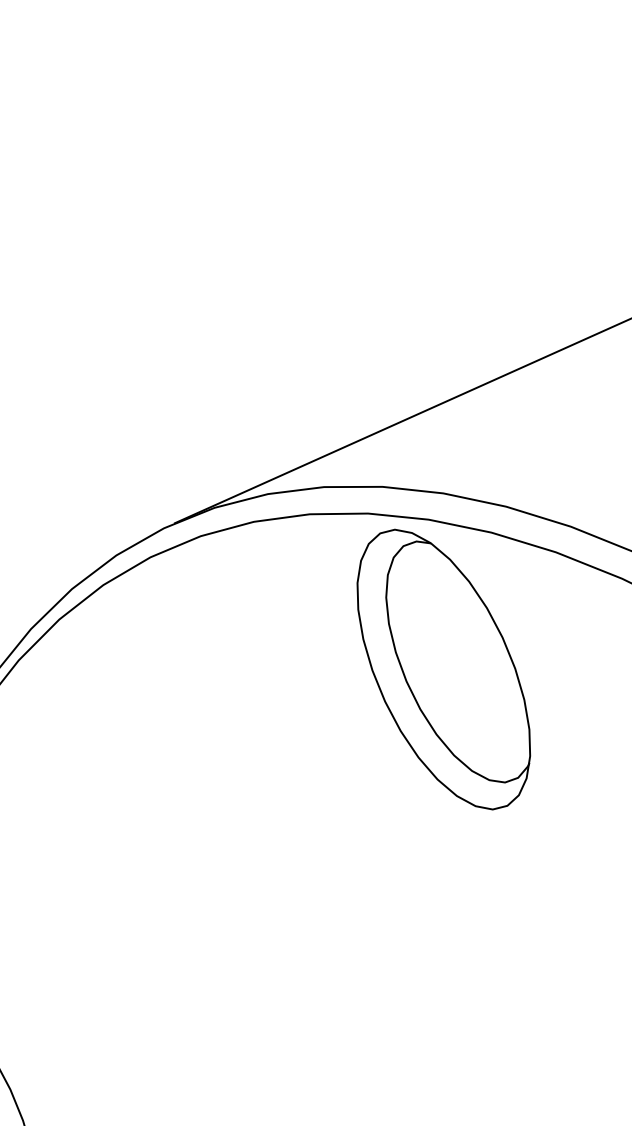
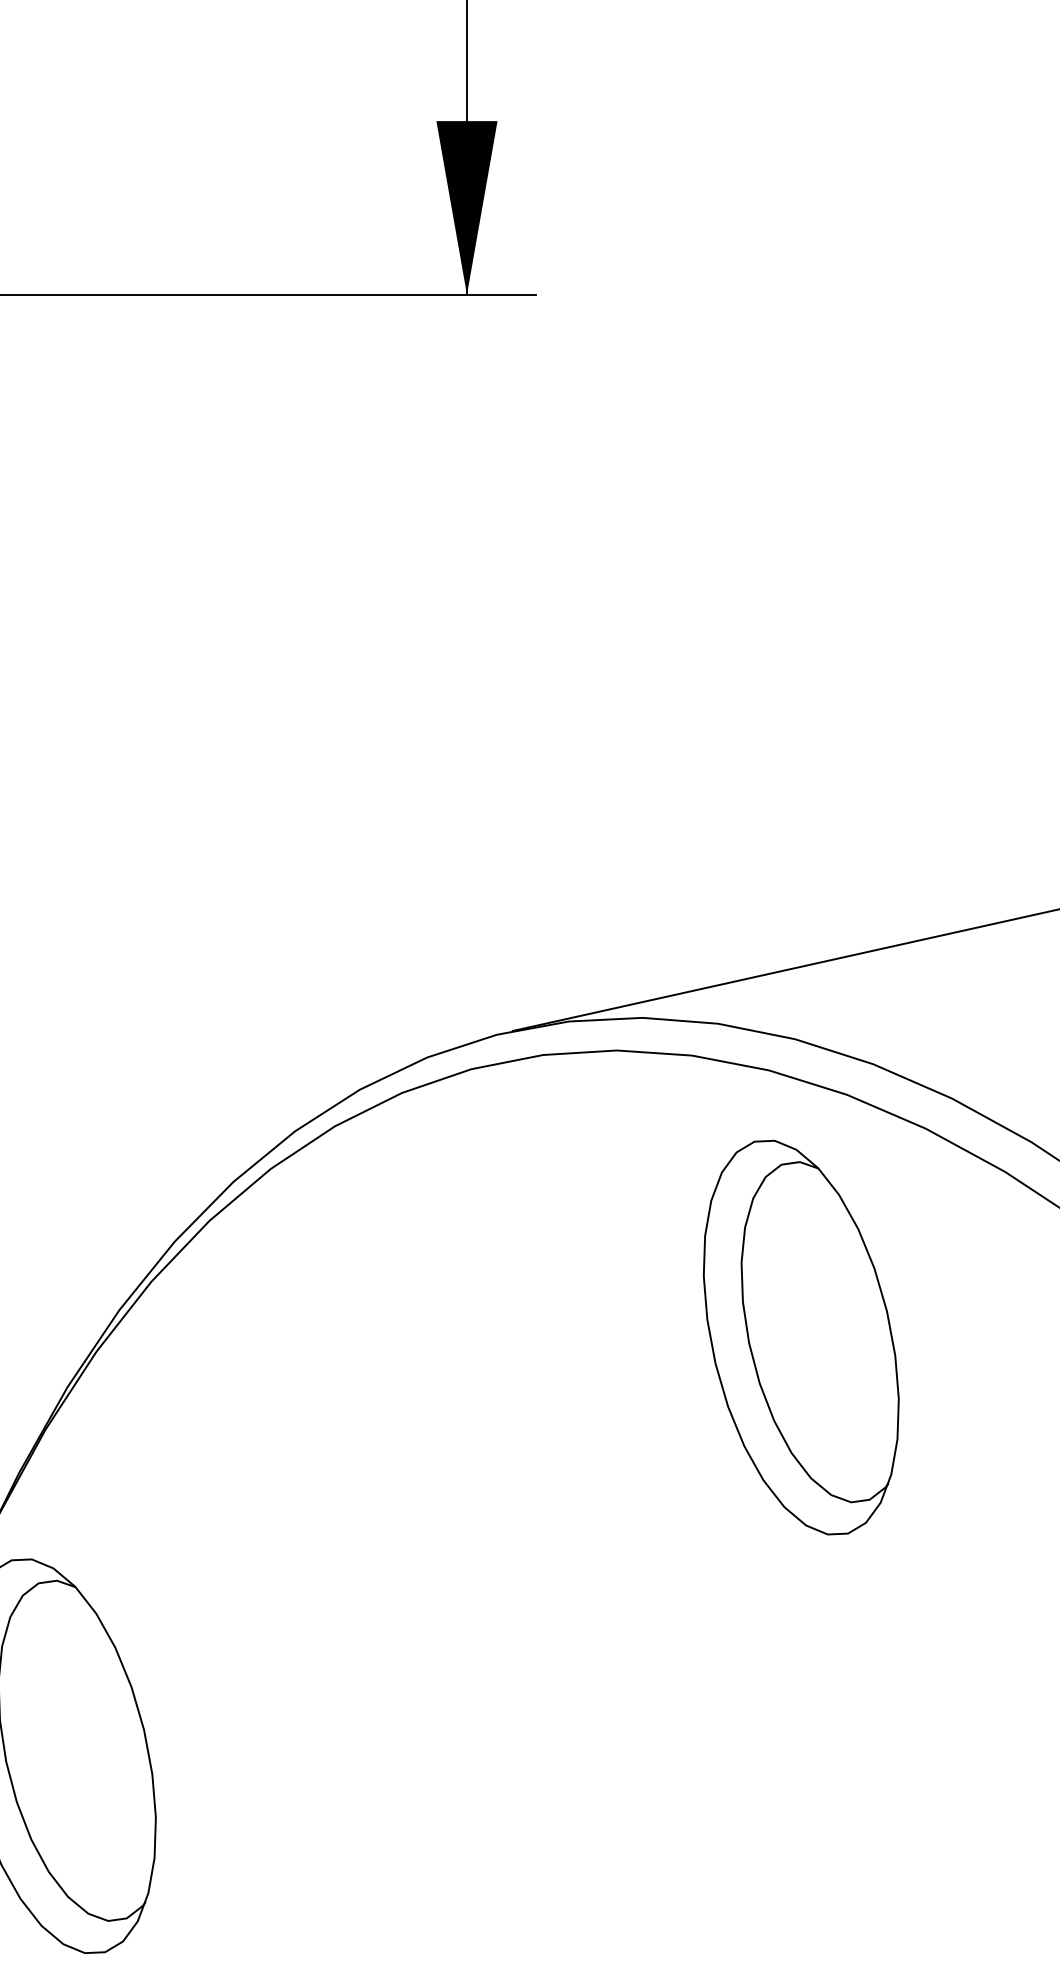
part: (443, 669) -> (800, 1337), moved

